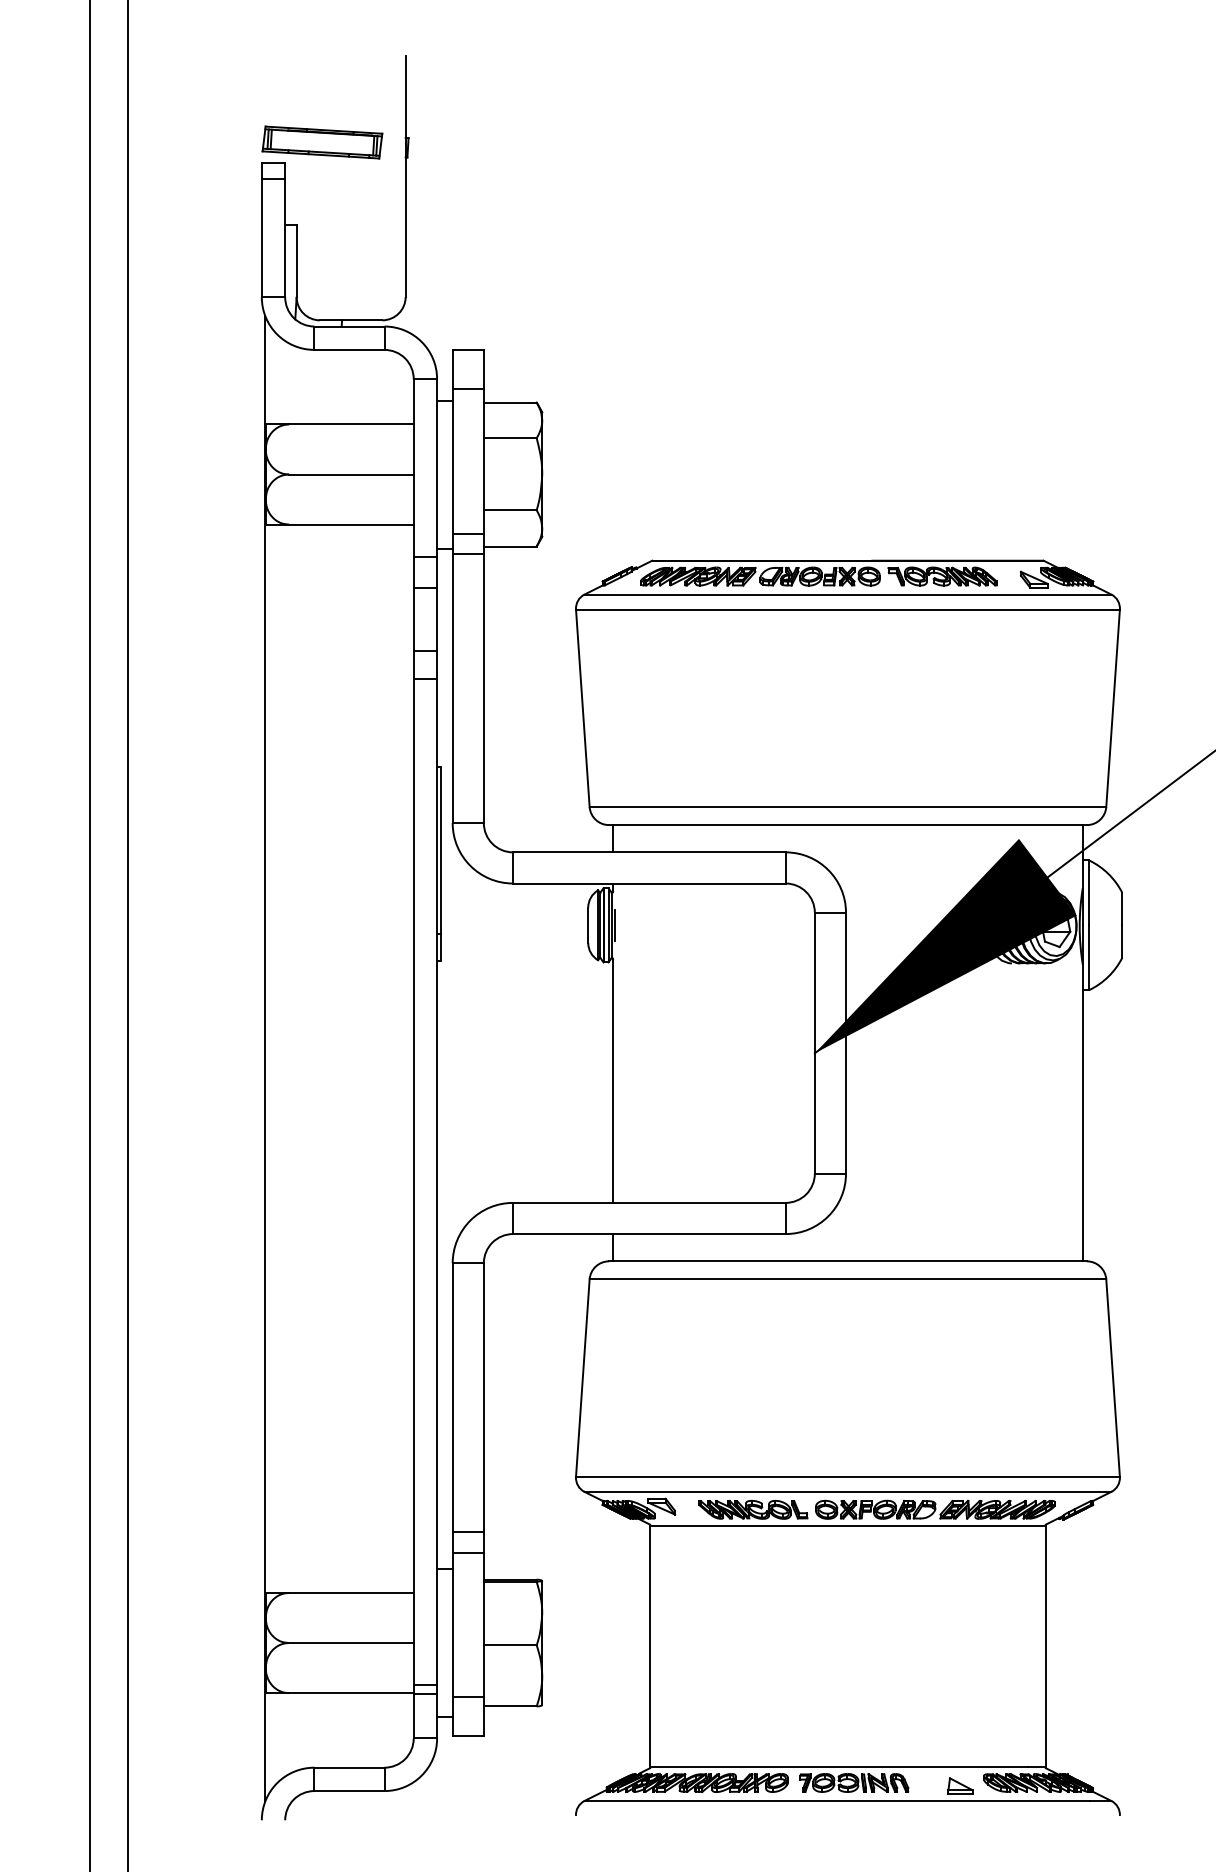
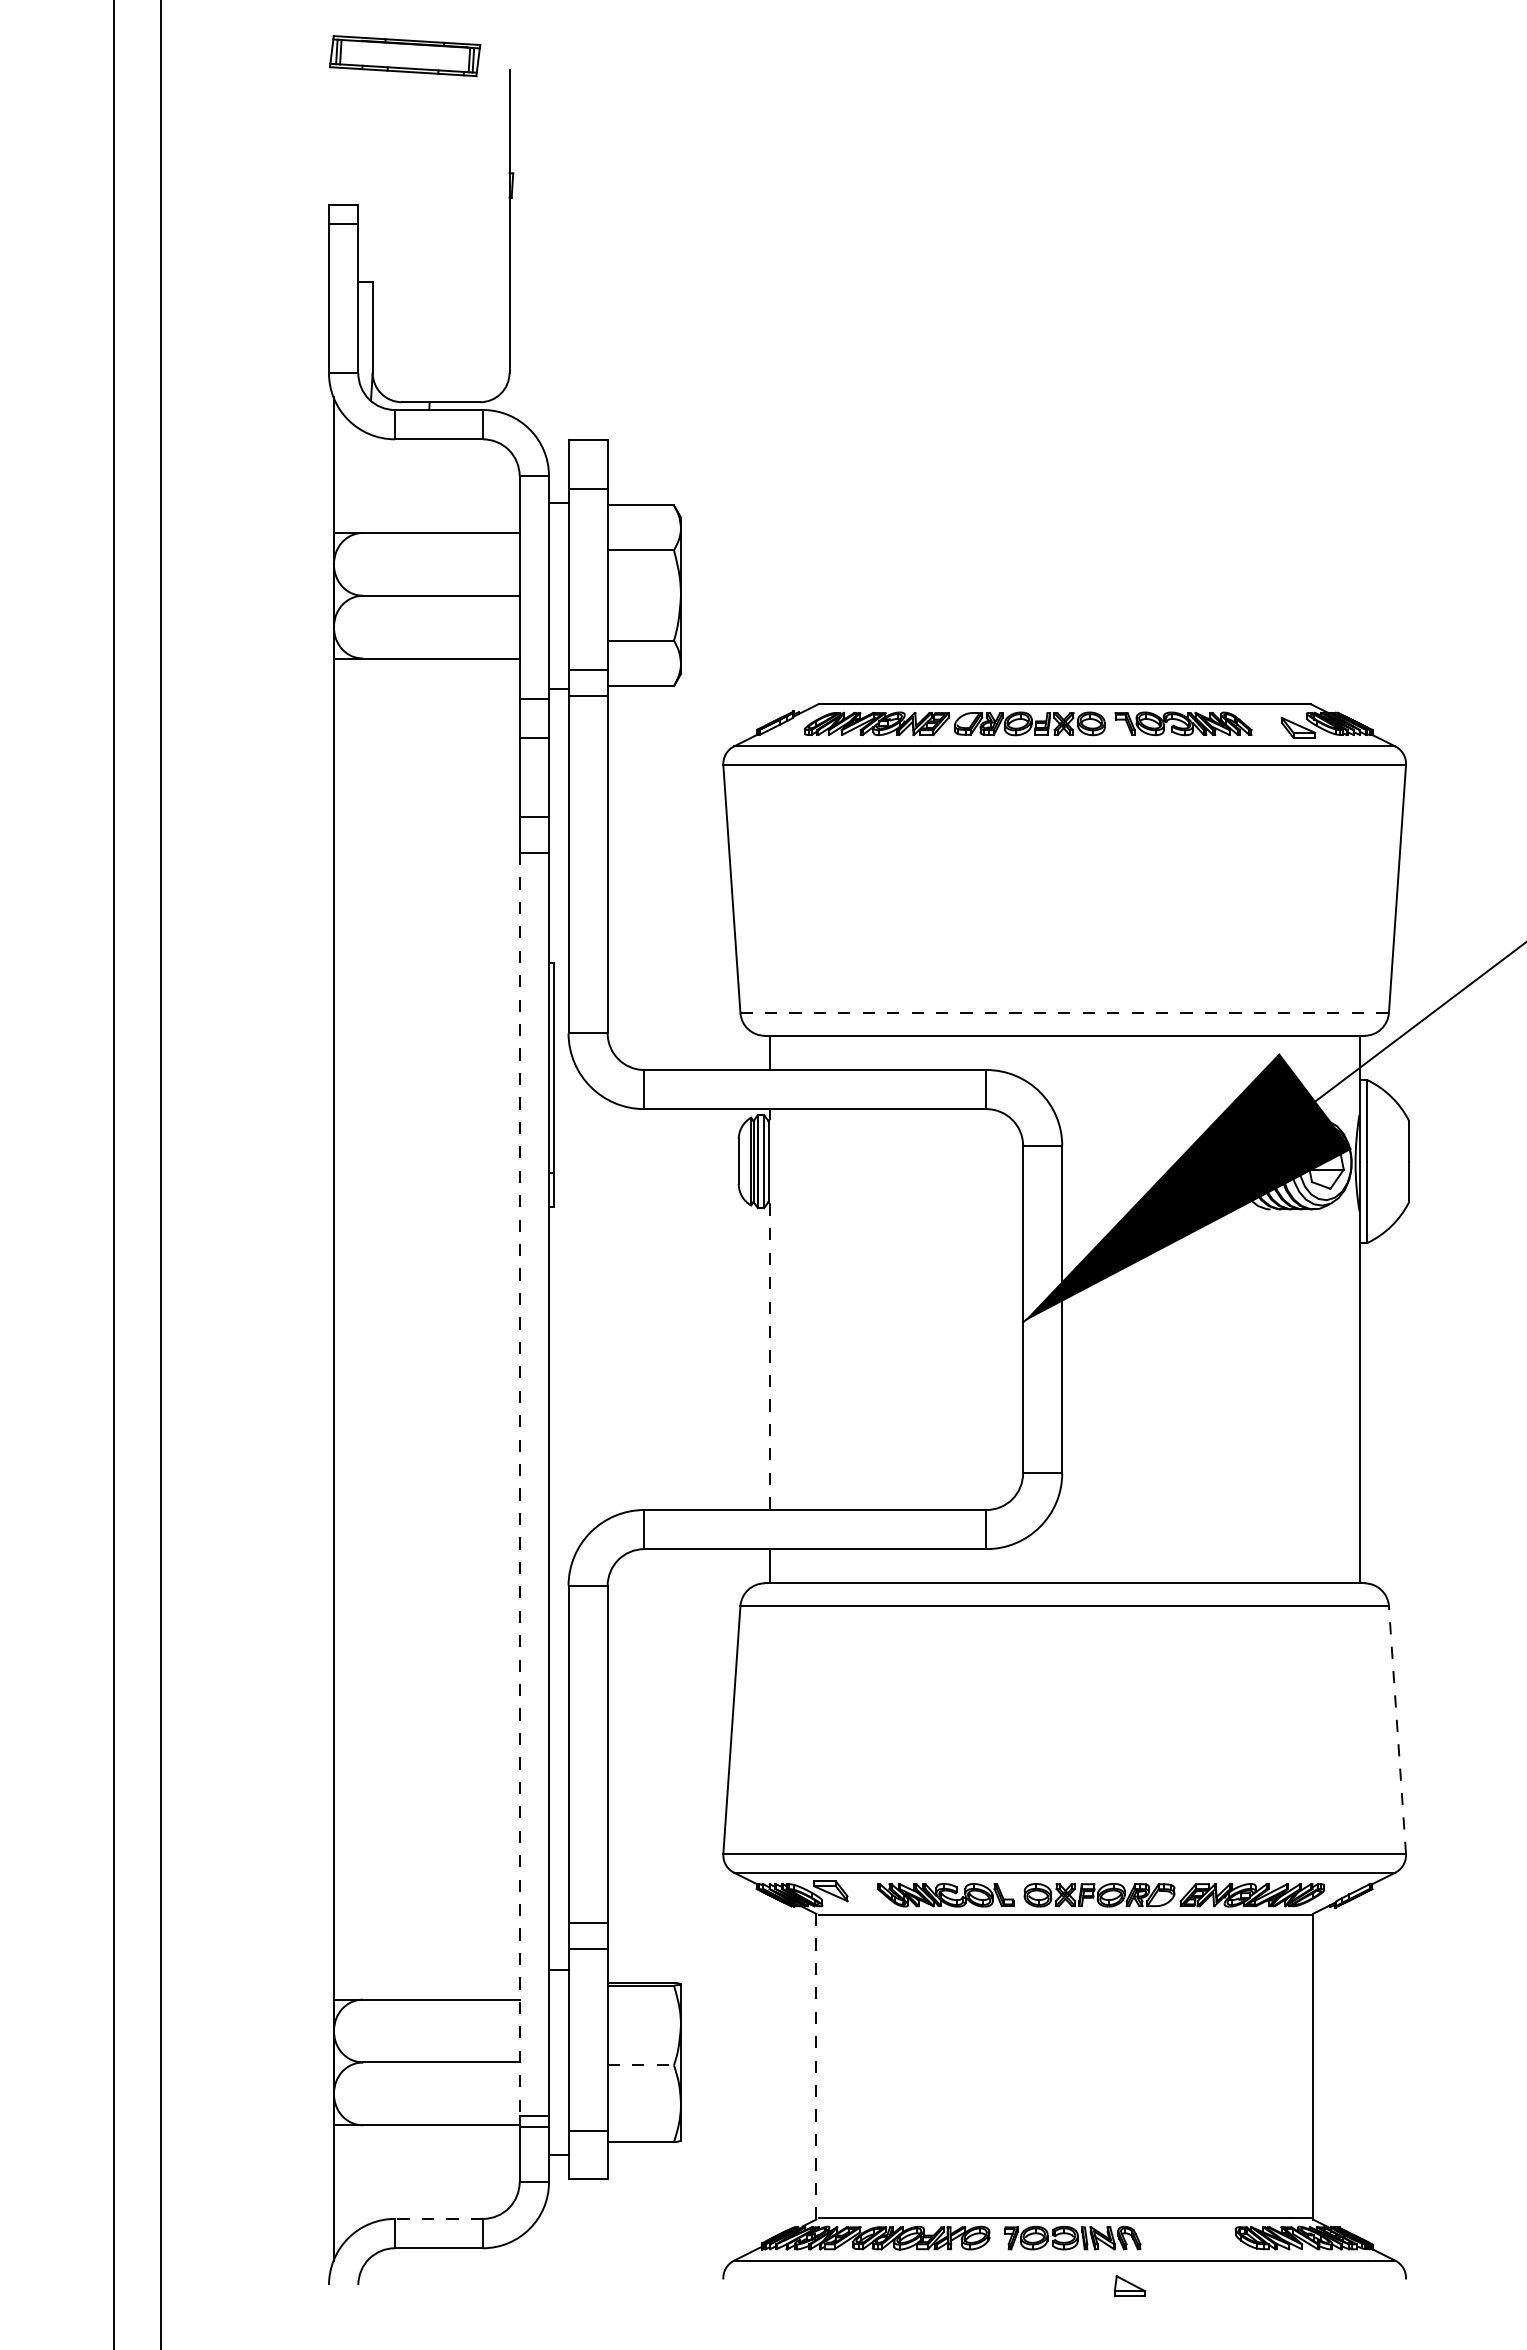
part: (322, 142) -> (405, 56), moved
line: (848, 807) -> (1065, 1013), solid -> dashed
line: (615, 925) -> (772, 1161), removed
line: (612, 1081) -> (769, 1357), solid -> dashed
line: (413, 1182) -> (519, 1484), solid -> dashed
line: (1113, 1377) -> (1397, 1729), solid -> dashed
line: (510, 1645) -> (641, 2065), solid -> dashed
line: (650, 1646) -> (816, 2066), solid -> dashed
line: (349, 1767) -> (438, 2218), solid -> dashed
part: (960, 1785) -> (1129, 2285), moved

